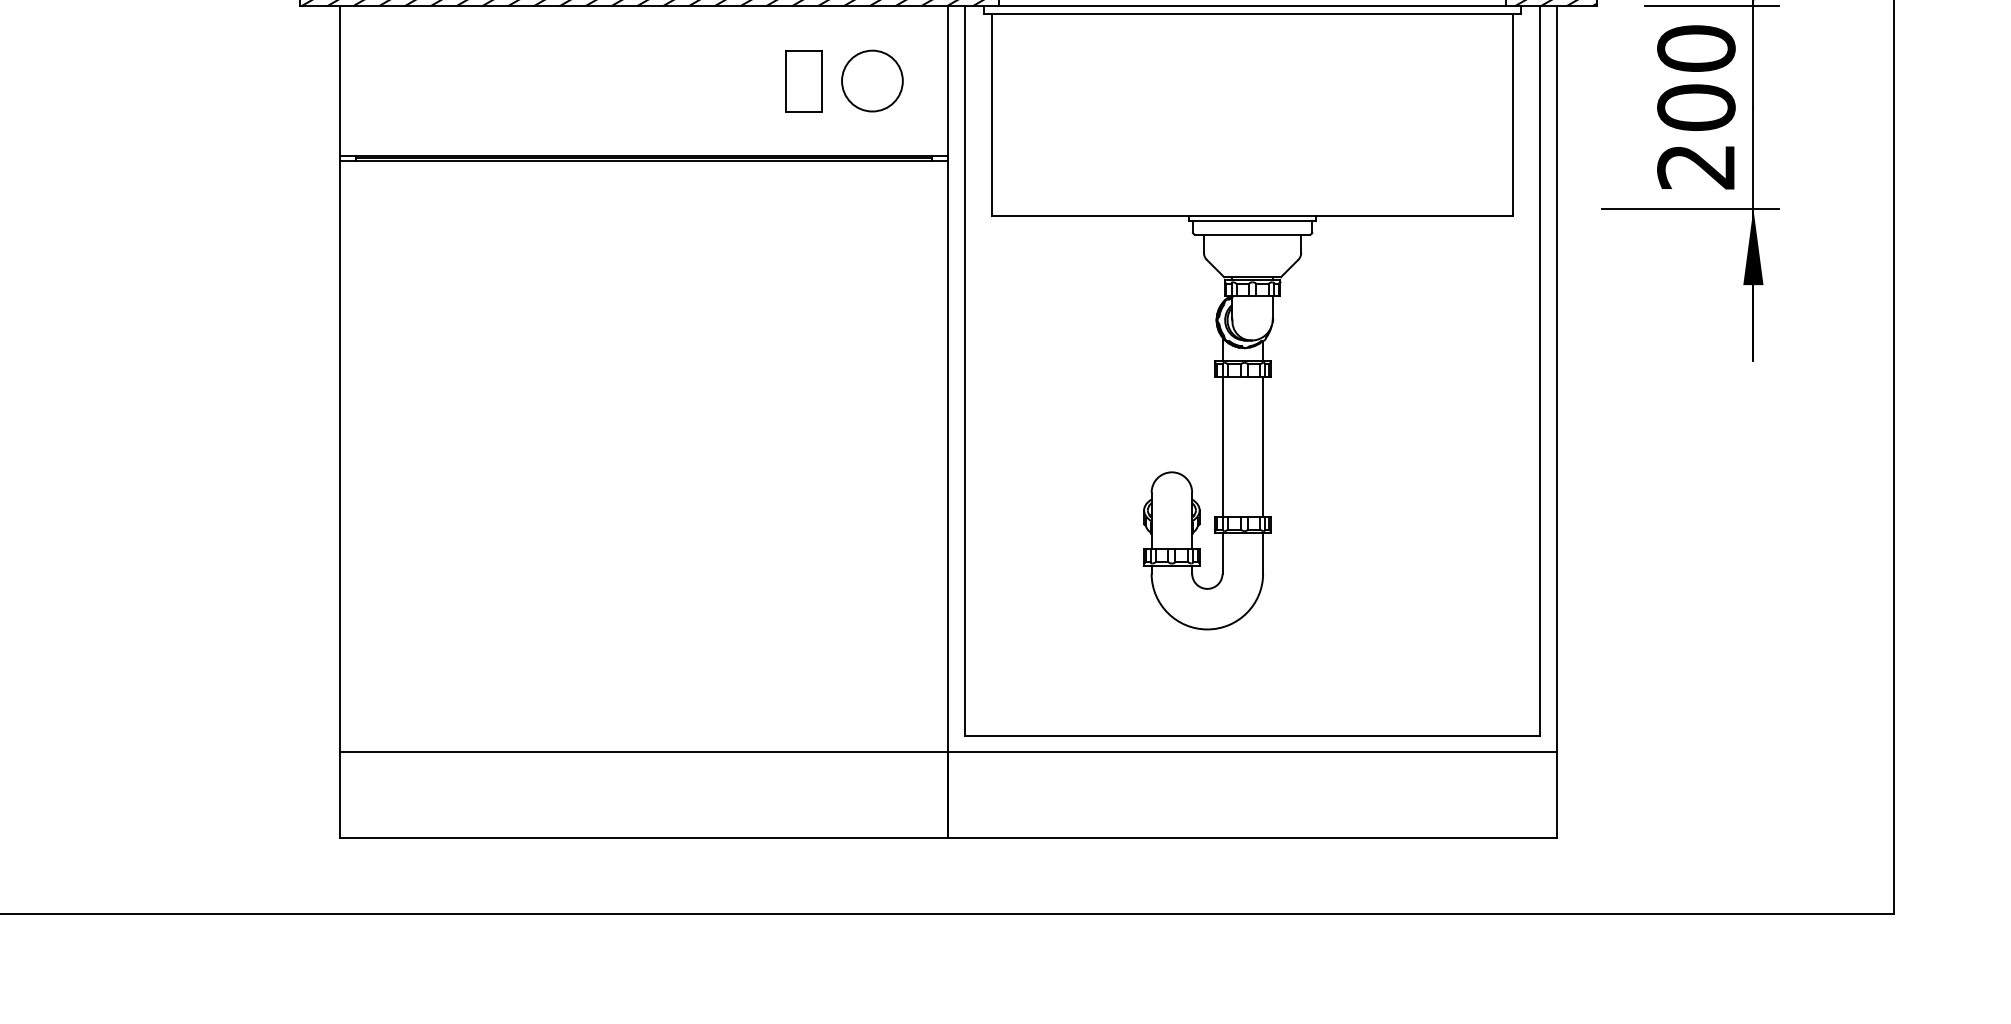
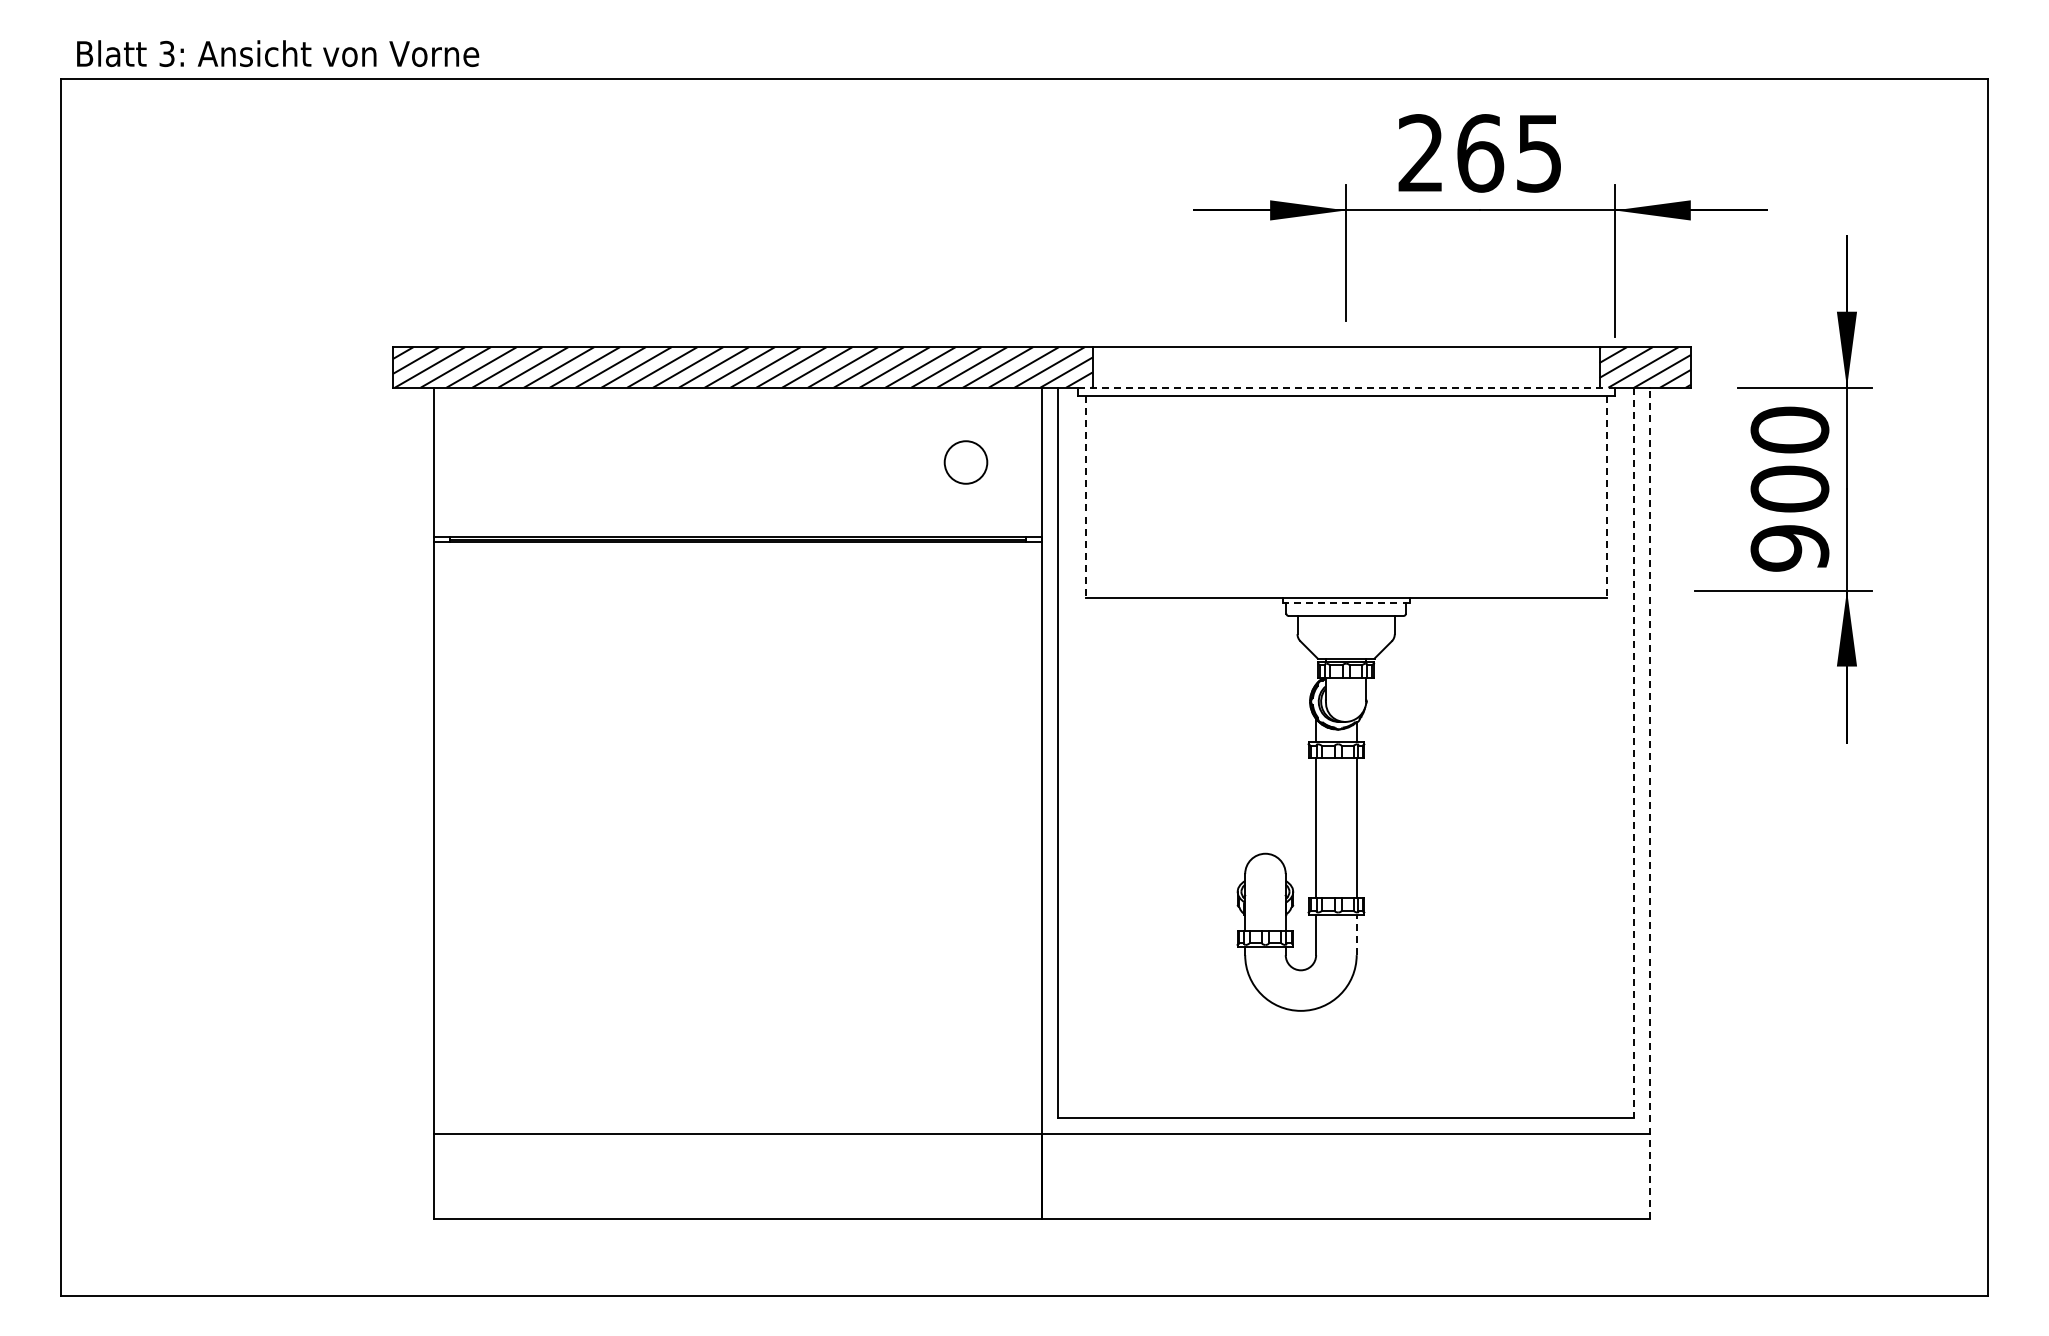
line: (1252, 6) -> (1346, 387), solid -> dashed
part: (803, 81) -> (897, 462), removed
circle: (871, 81) -> (965, 462), size x0.7
line: (991, 115) -> (1085, 496), solid -> dashed
line: (1512, 115) -> (1606, 496), solid -> dashed
text: (1695, 167) -> (1789, 548), 200 -> 900
line: (1251, 221) -> (1345, 602), solid -> dashed
line: (1540, 371) -> (1634, 752), solid -> dashed
line: (1556, 422) -> (1650, 803), solid -> dashed
line: (1262, 553) -> (1356, 934), solid -> dashed

